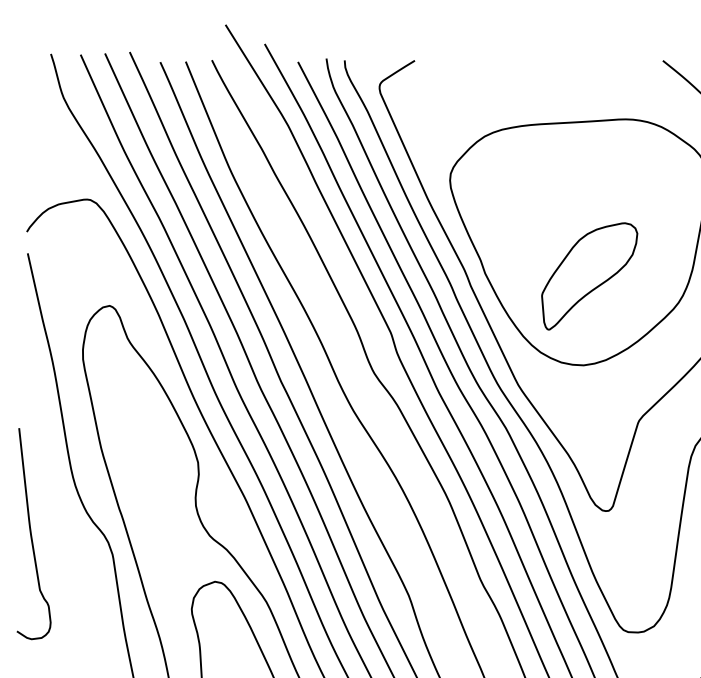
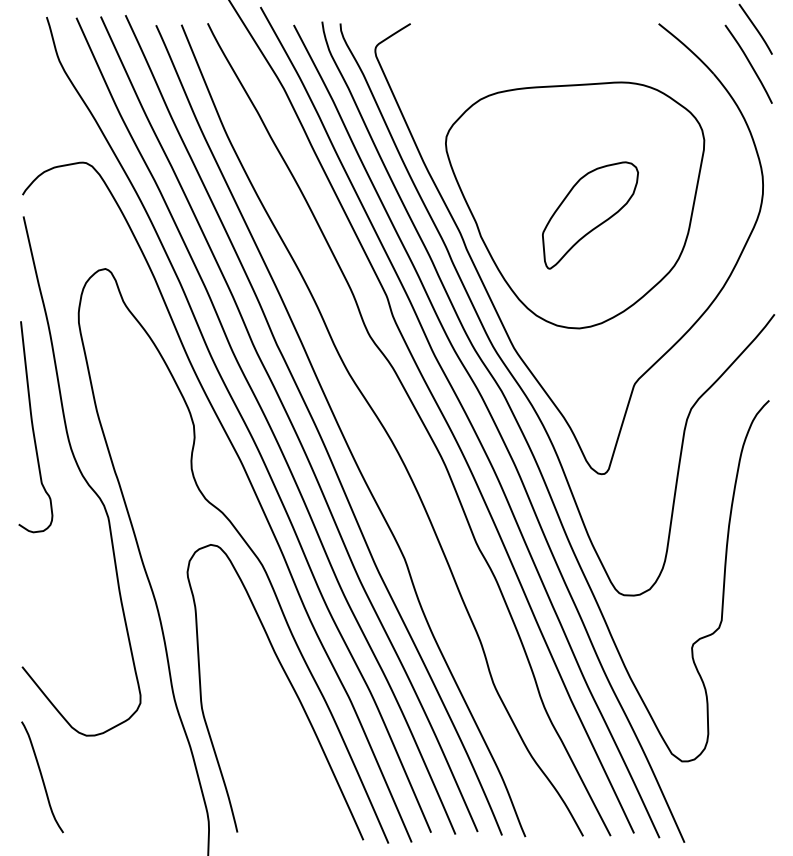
part: (589, 276) -> (590, 215), moved
curve: (31, 534) -> (33, 427), moved

